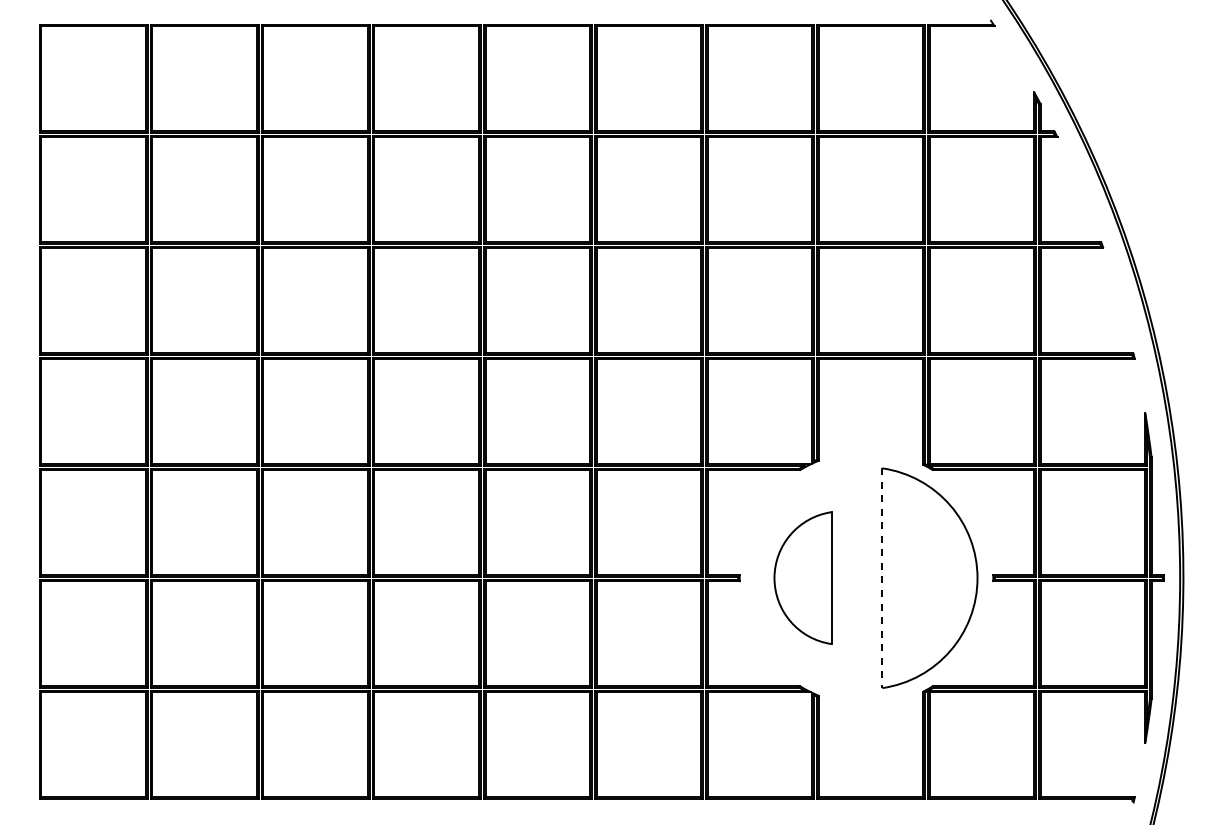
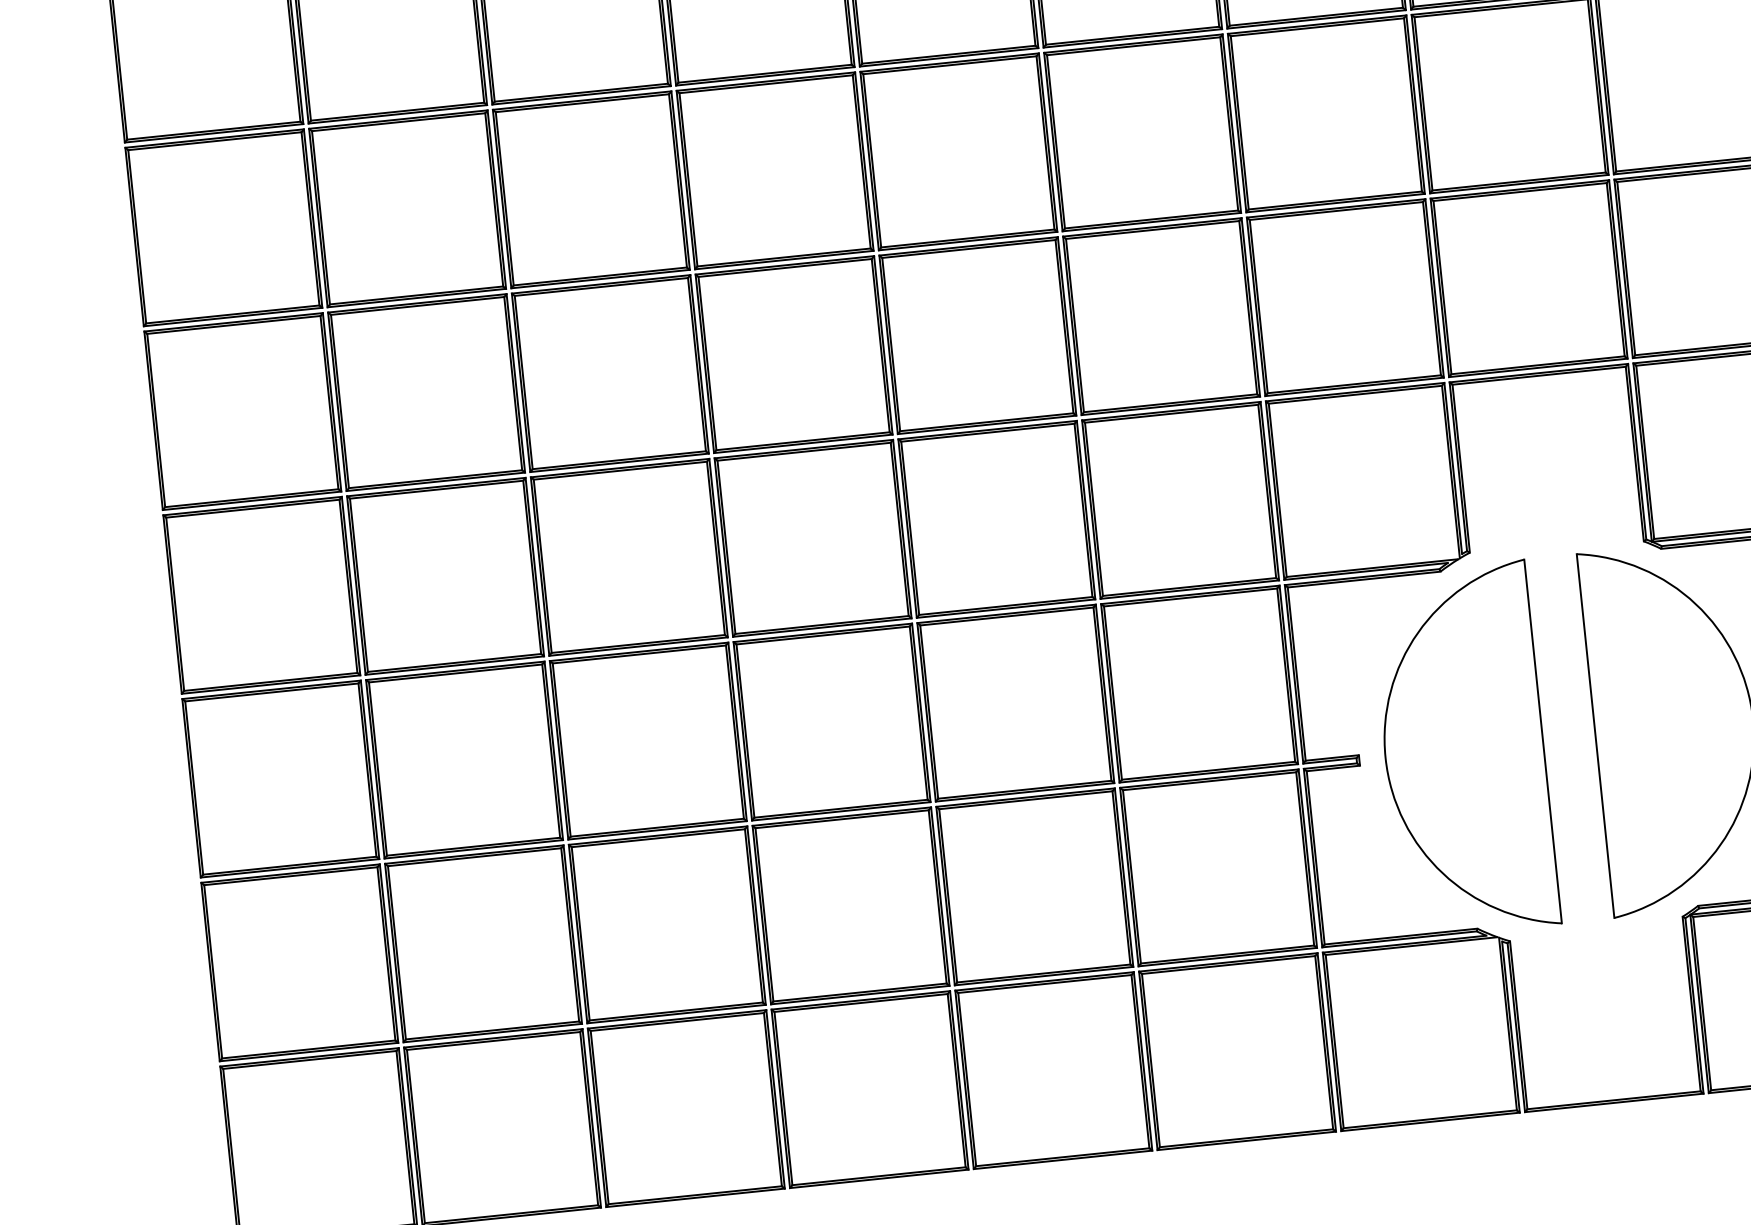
part: (802, 577) -> (1463, 748), size x1.67
line: (882, 578) -> (1595, 736), dashed -> solid

